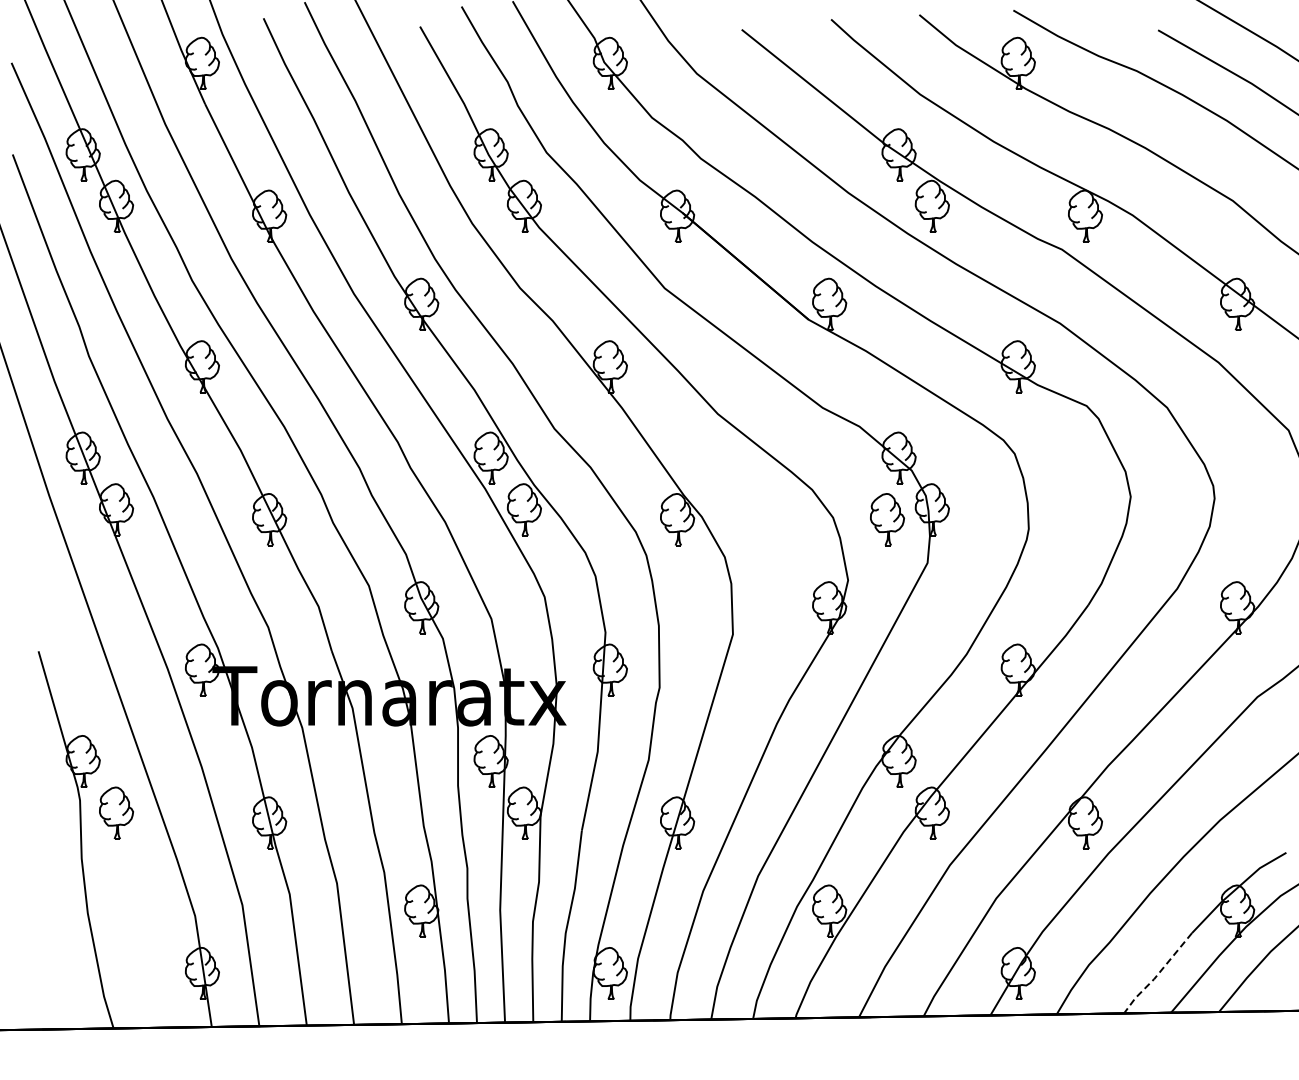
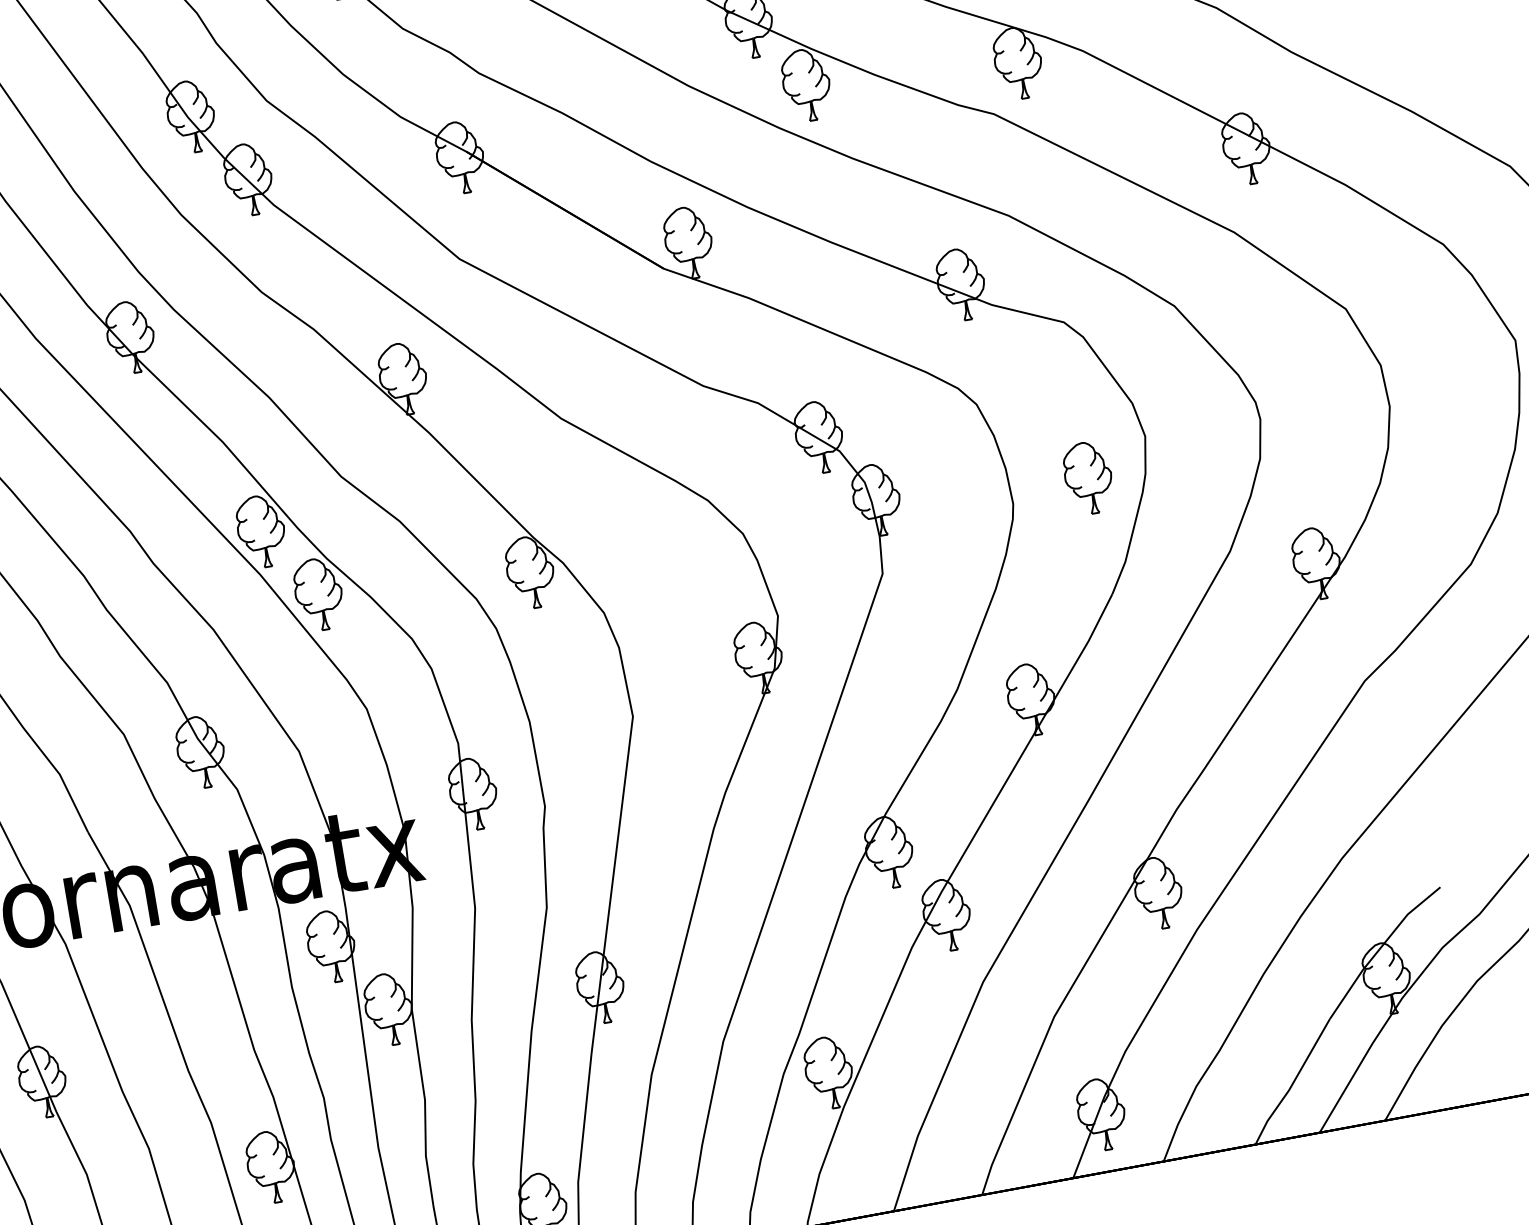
part: (887, 519) -> (1088, 477), moved
line: (1157, 975) -> (1292, 1084), dashed -> solid

